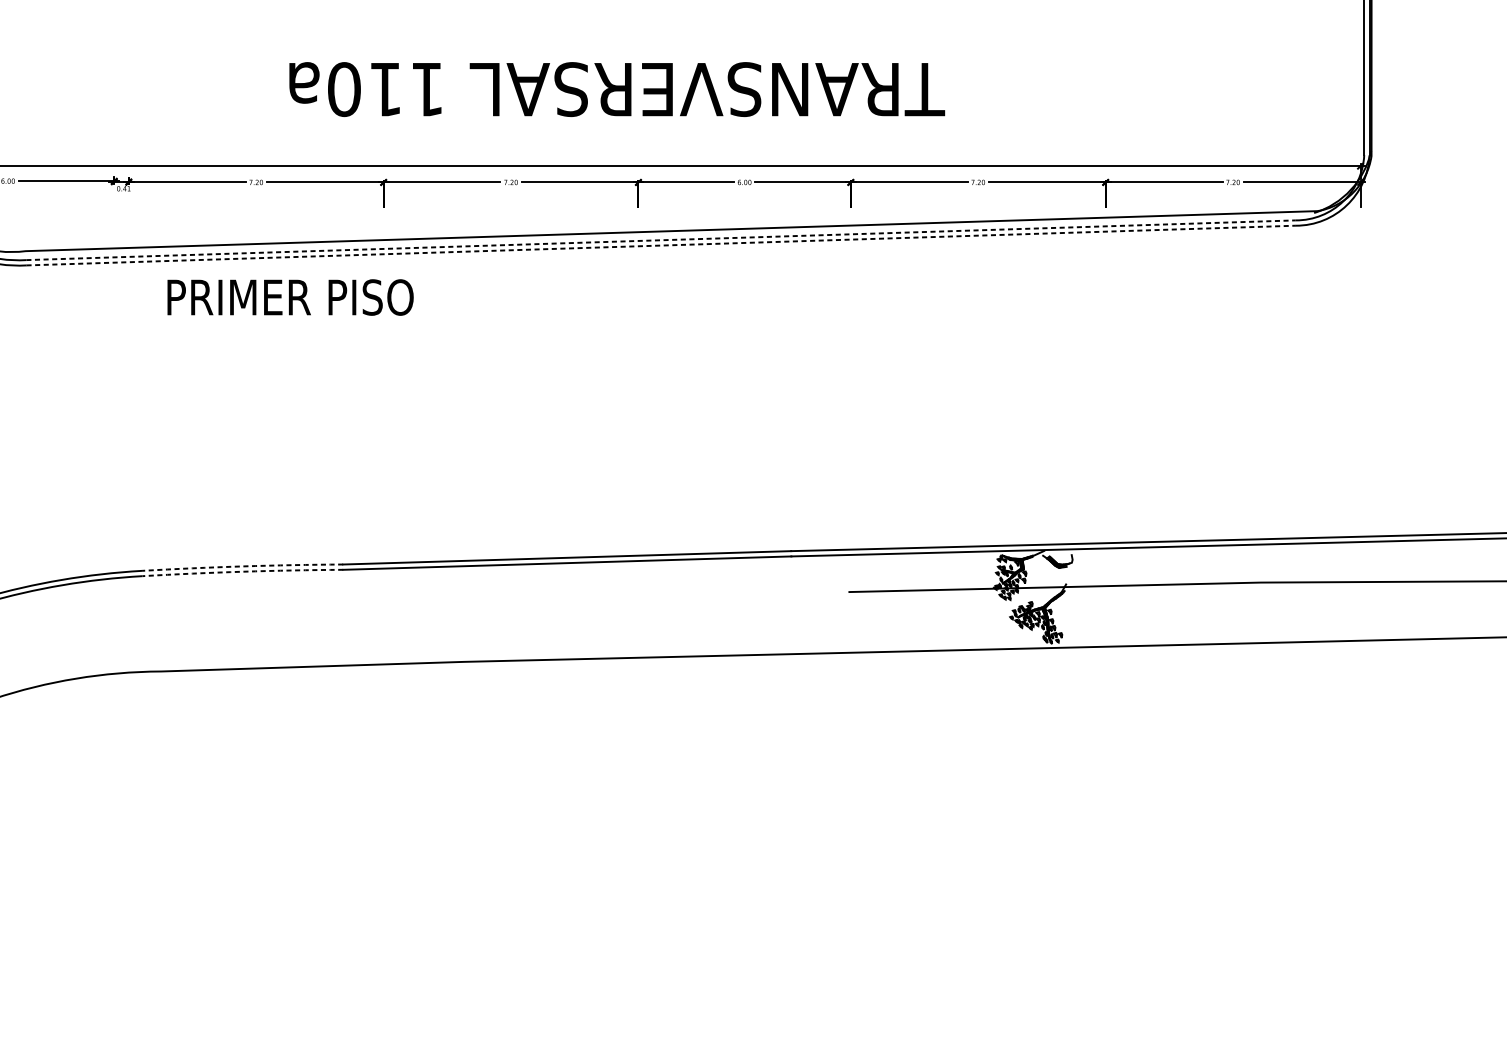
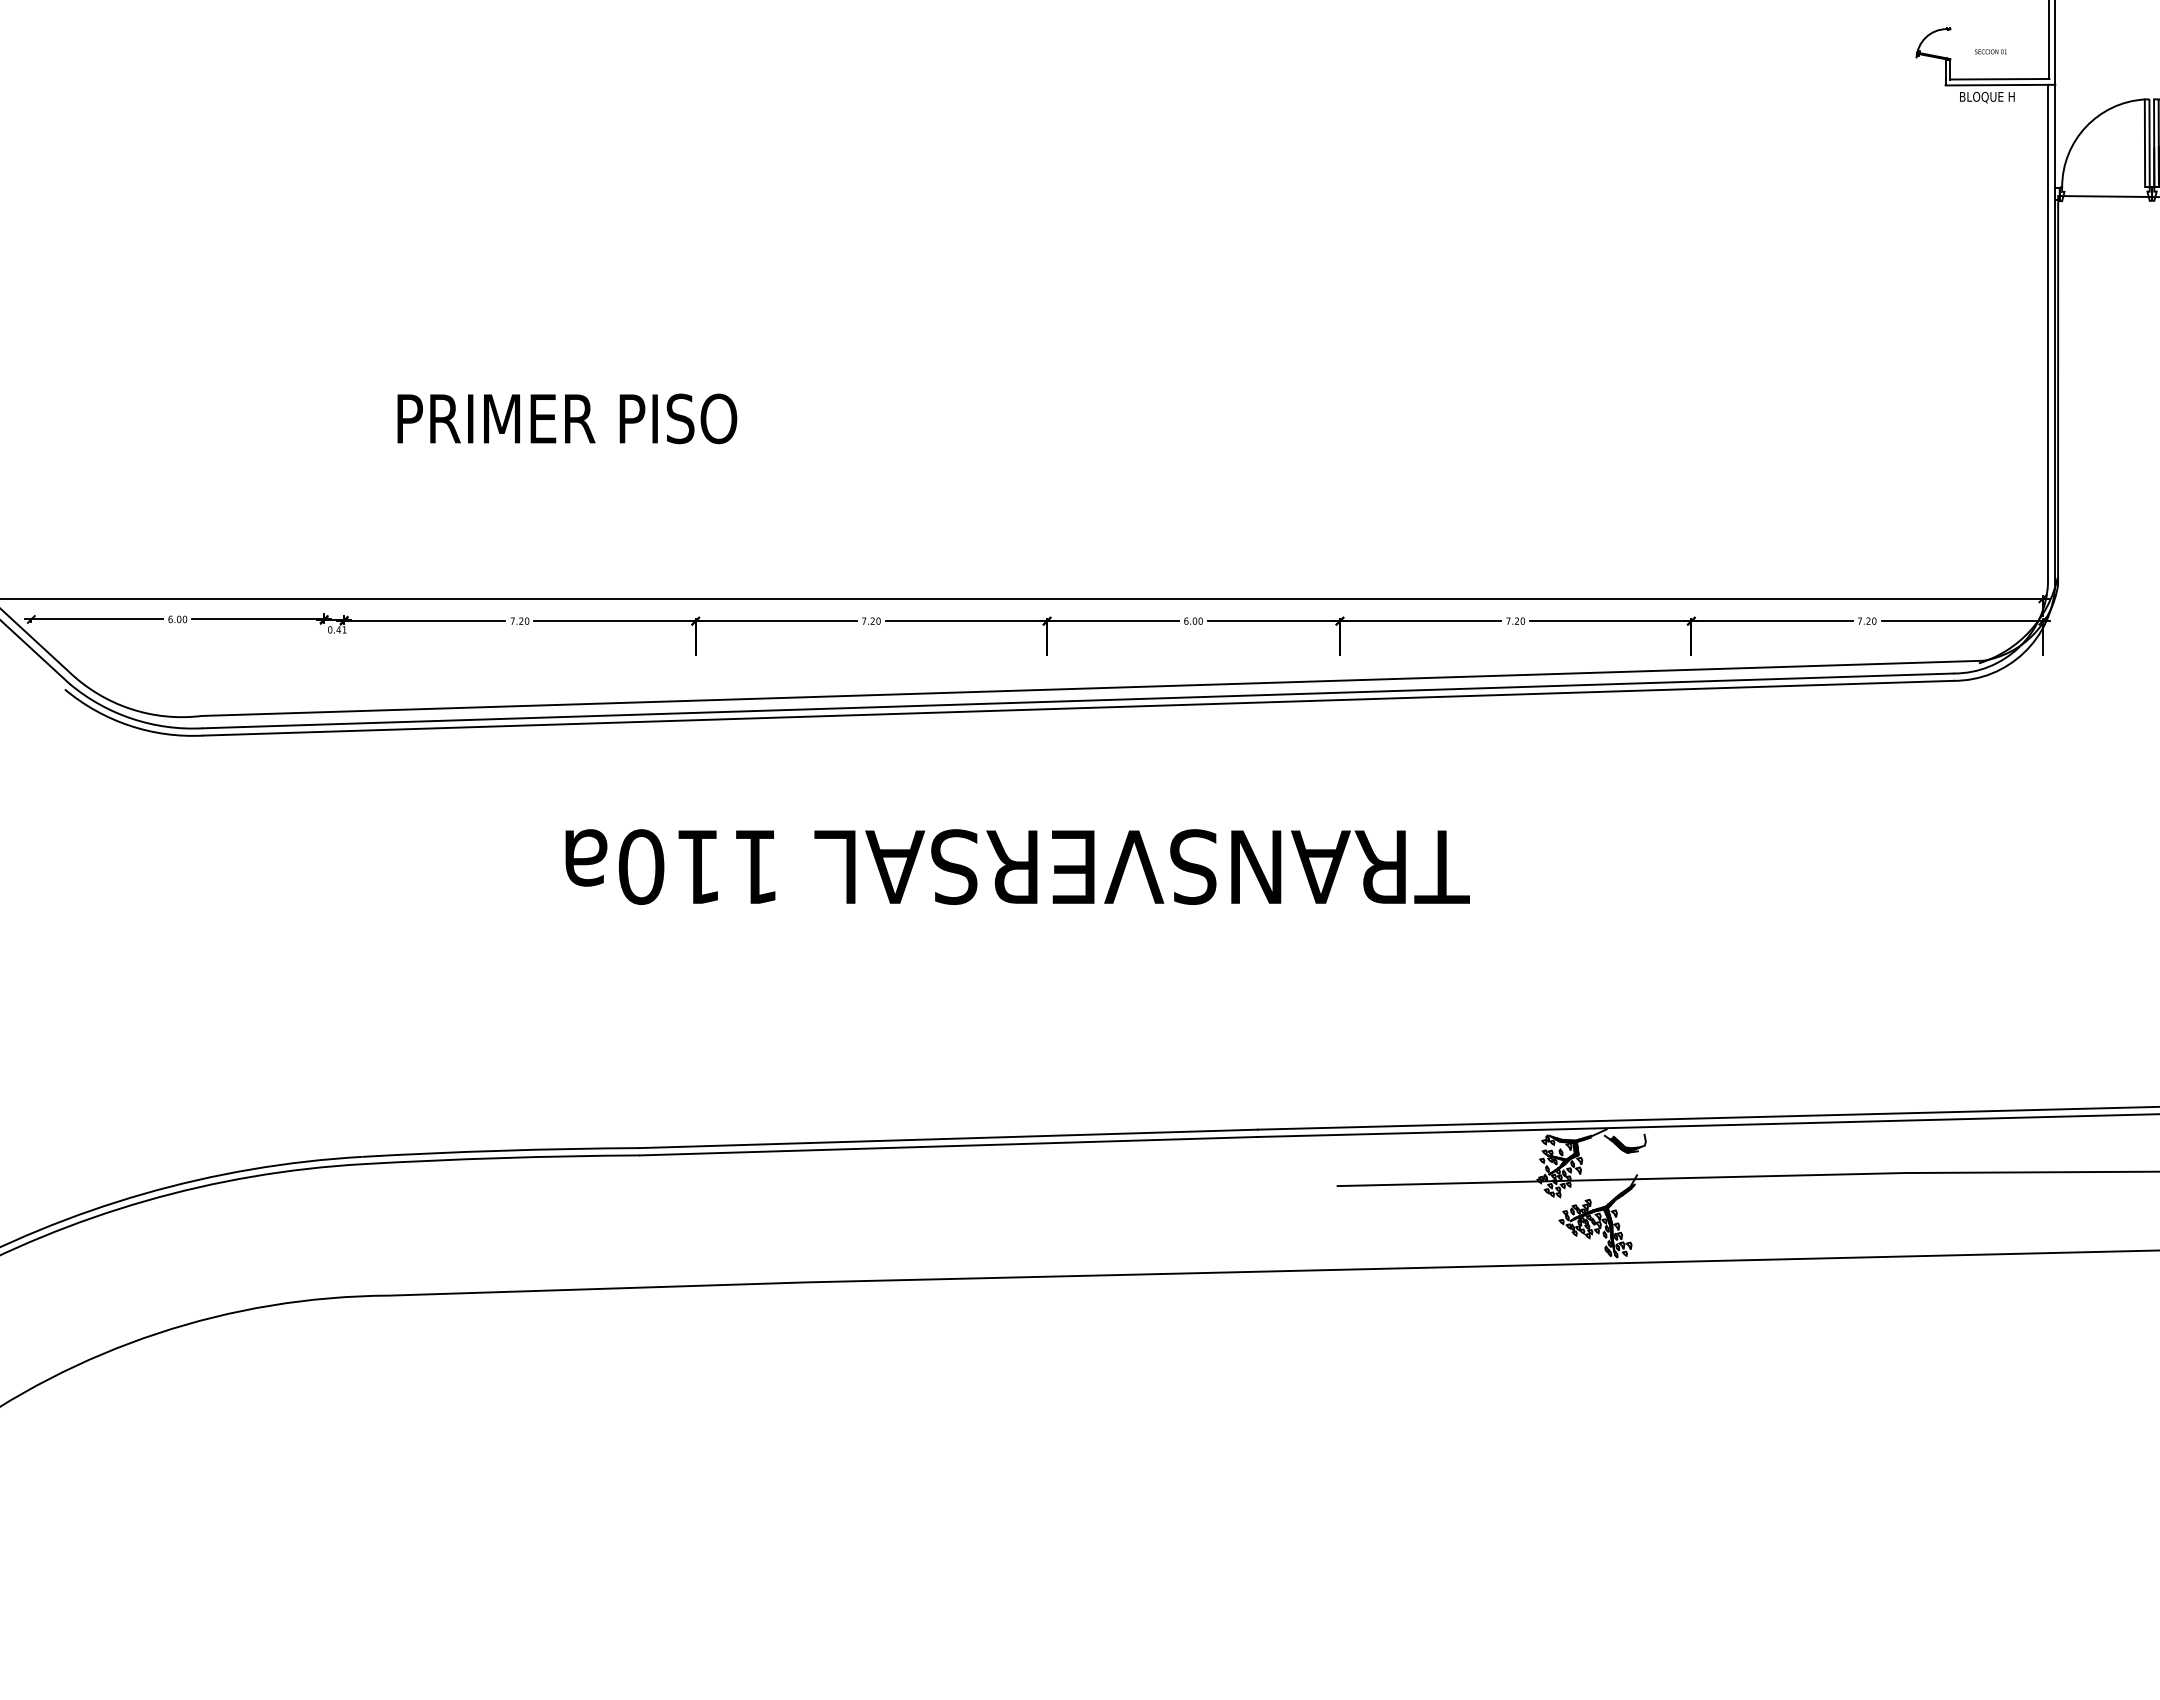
text: (617, 89) -> (1017, 866), moved
line: (661, 239) -> (1078, 700), dashed -> solid
line: (661, 245) -> (1078, 708), dashed -> solid
text: (290, 297) -> (567, 418), moved
arc: (242, 566) -> (501, 1150), dashed -> solid
arc: (242, 572) -> (501, 1158), dashed -> solid

